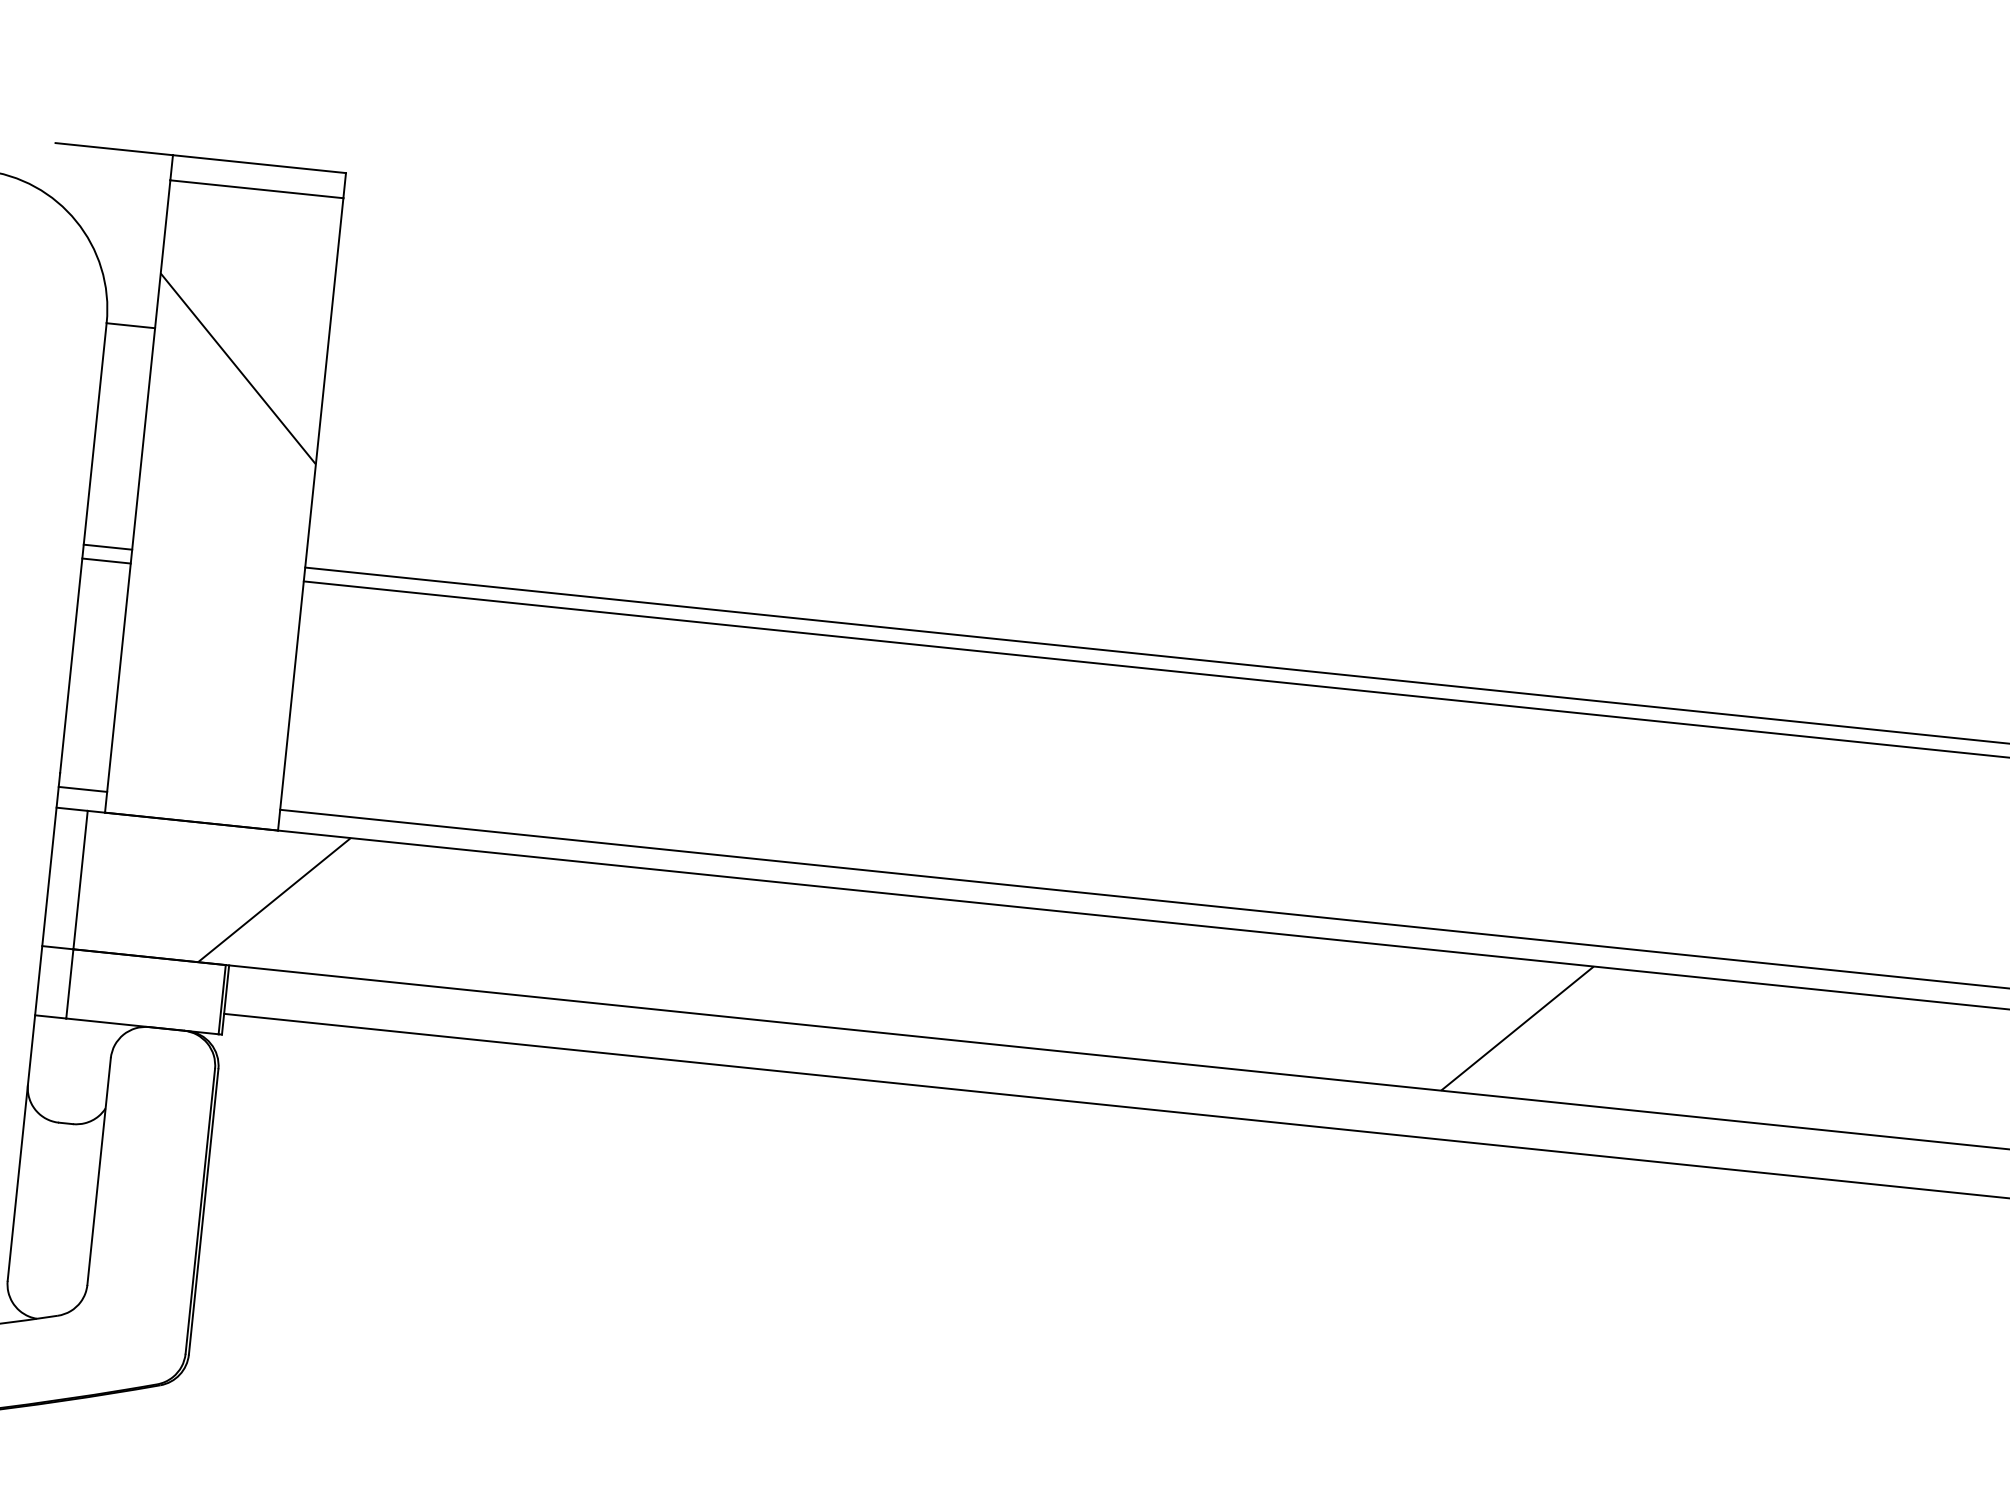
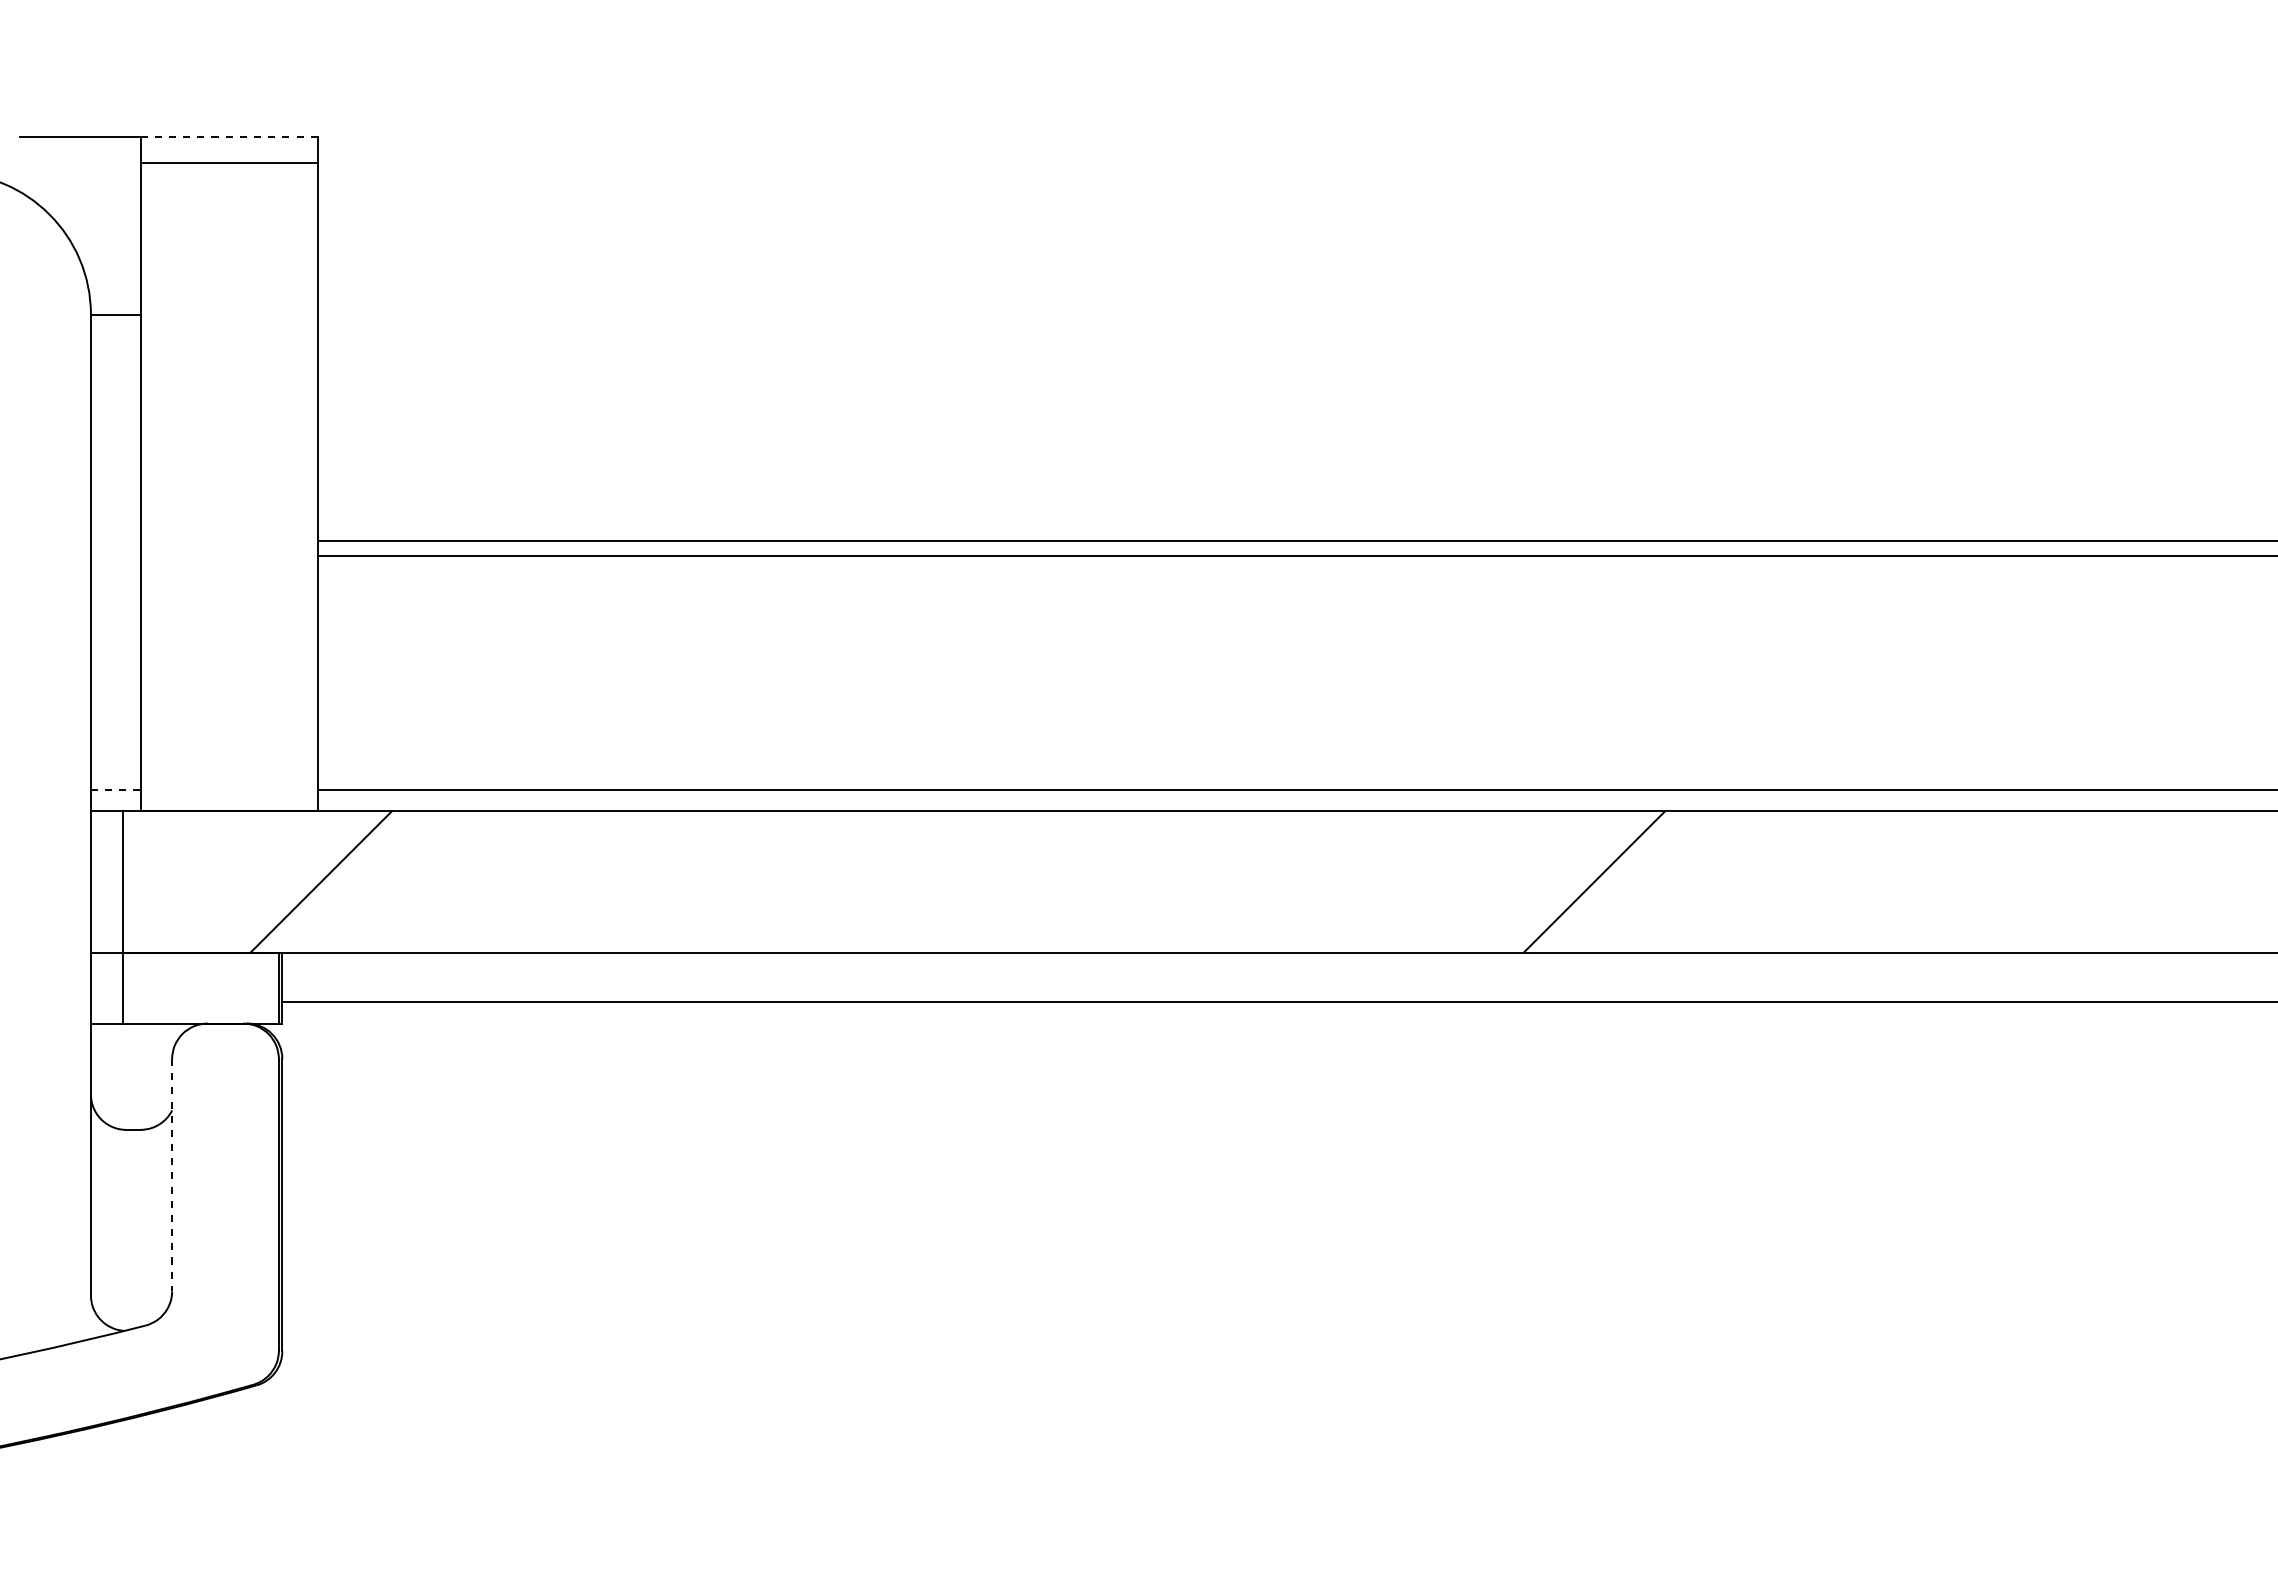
line: (259, 164) -> (229, 137), solid -> dashed
hatch: (237, 368) -> (228, 346), removed
line: (107, 547) -> (115, 541), removed
line: (106, 560) -> (115, 555), removed
line: (82, 789) -> (115, 789), solid -> dashed
line: (99, 1171) -> (172, 1175), solid -> dashed

